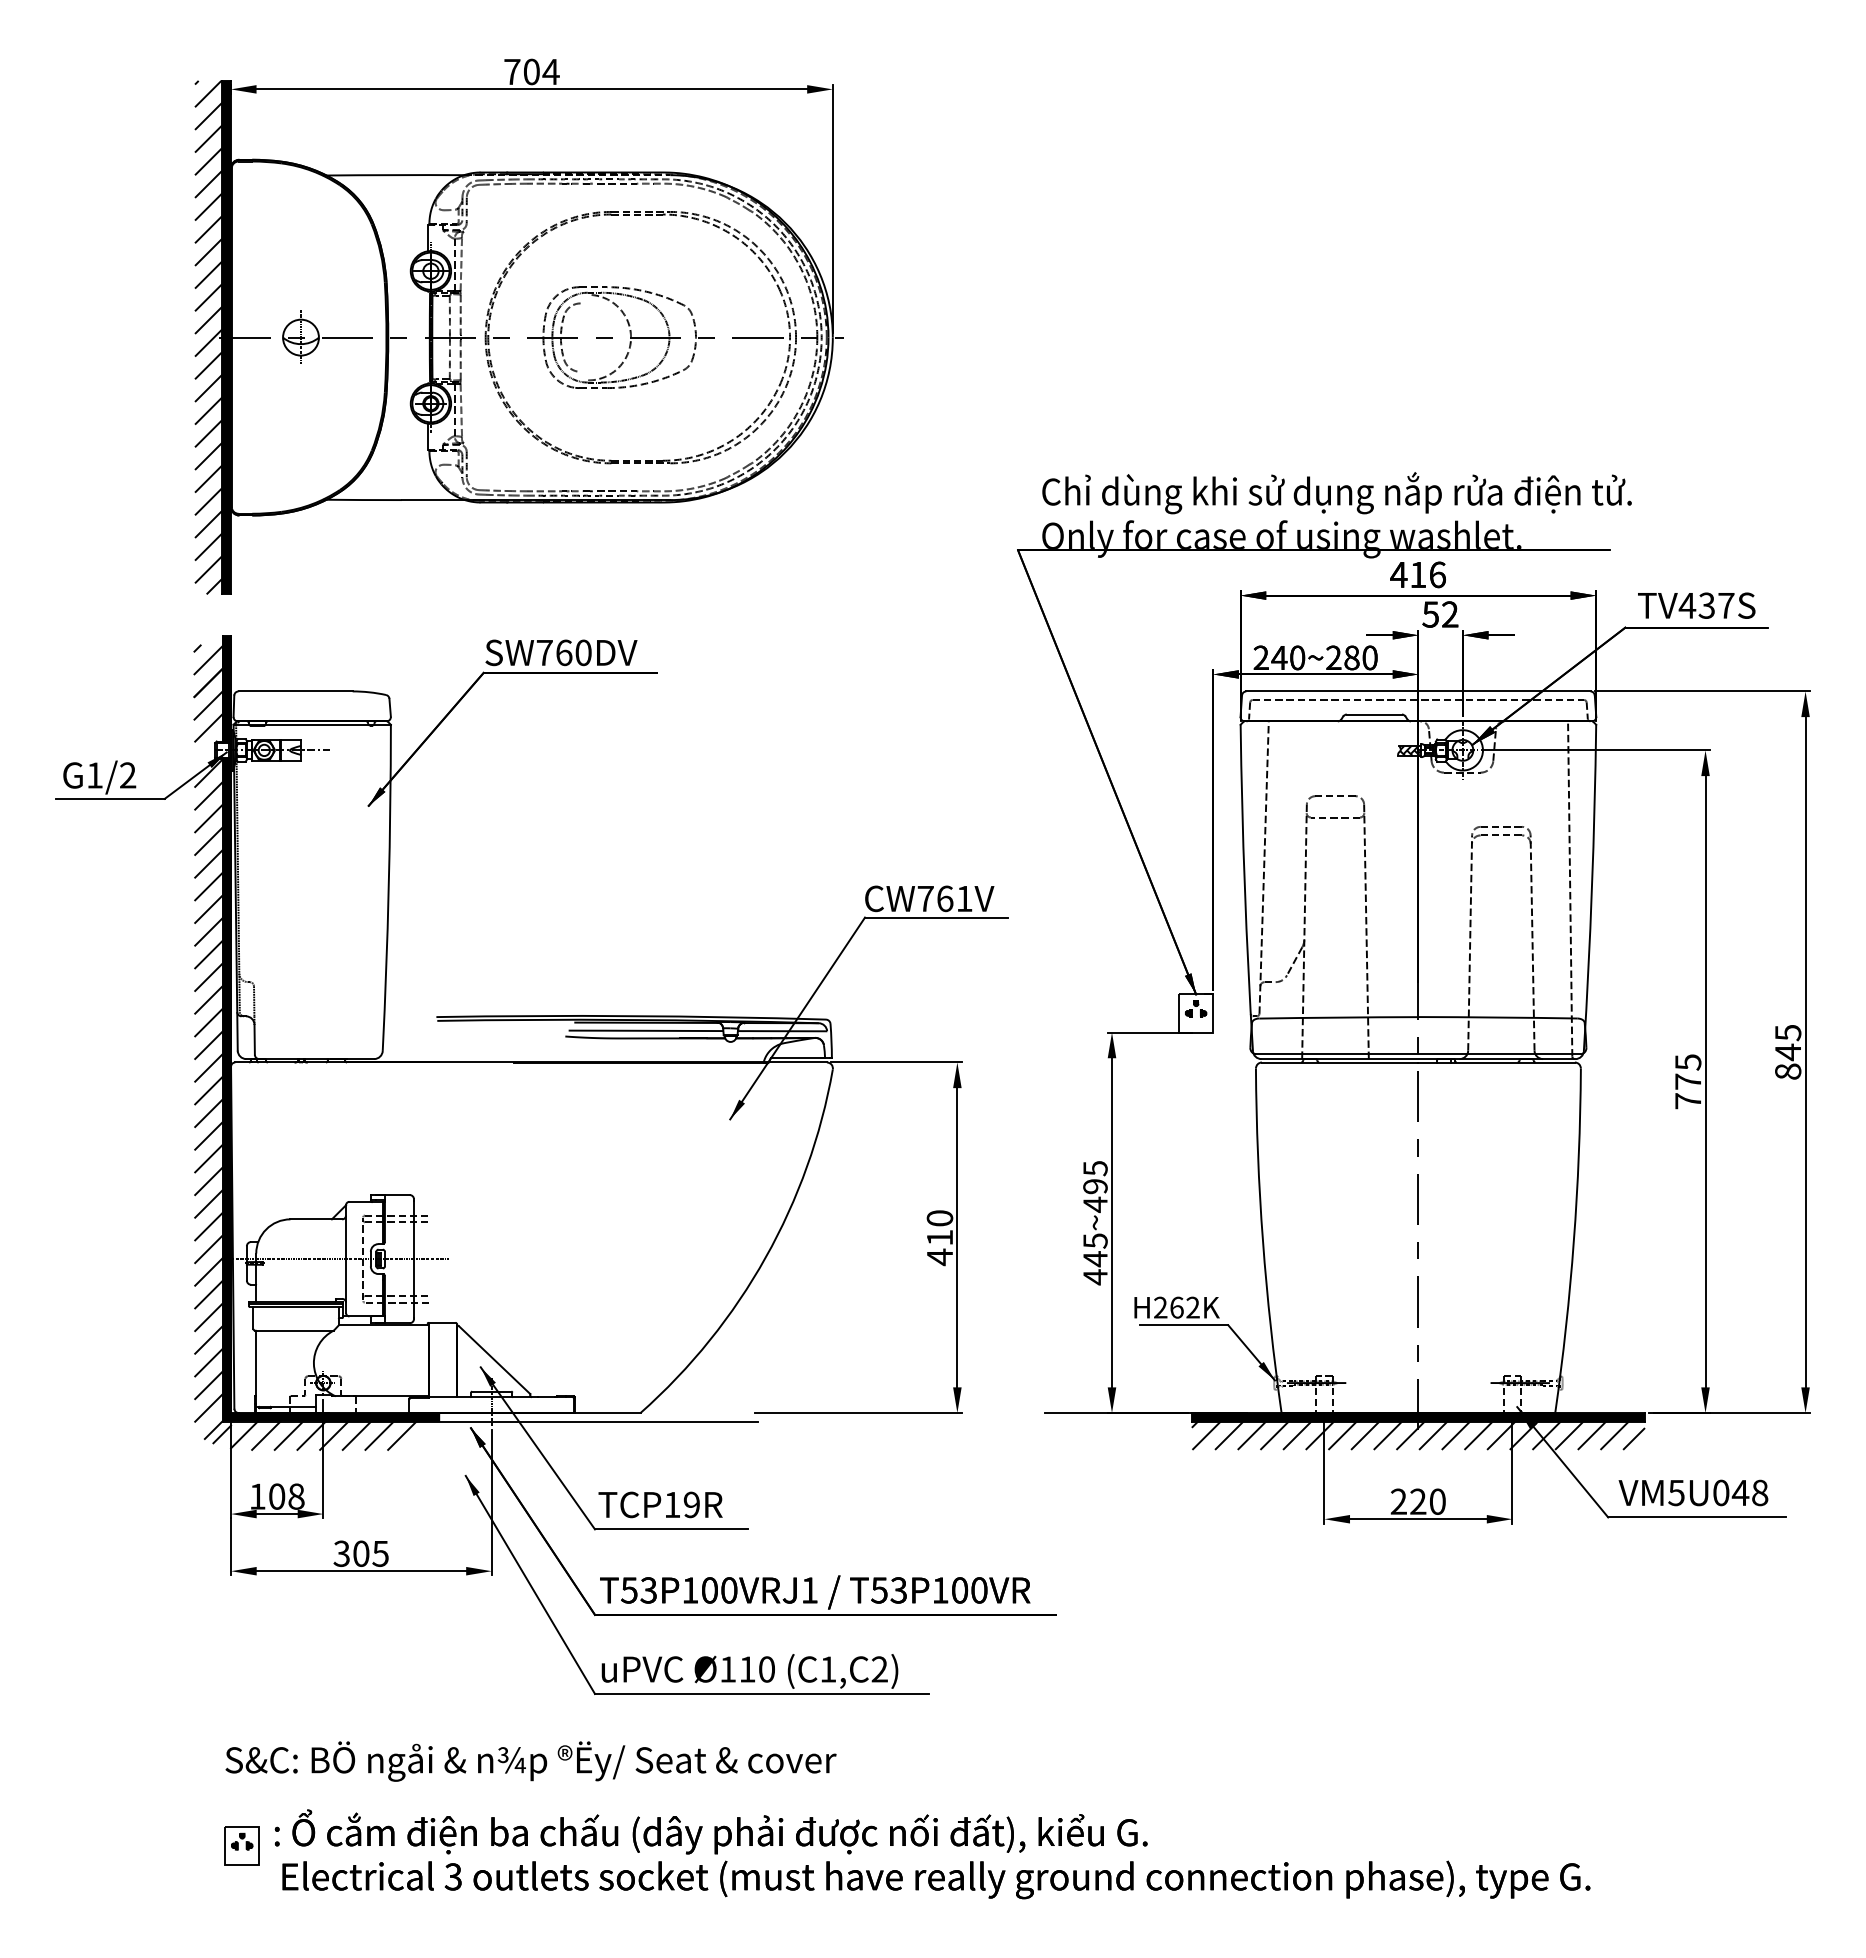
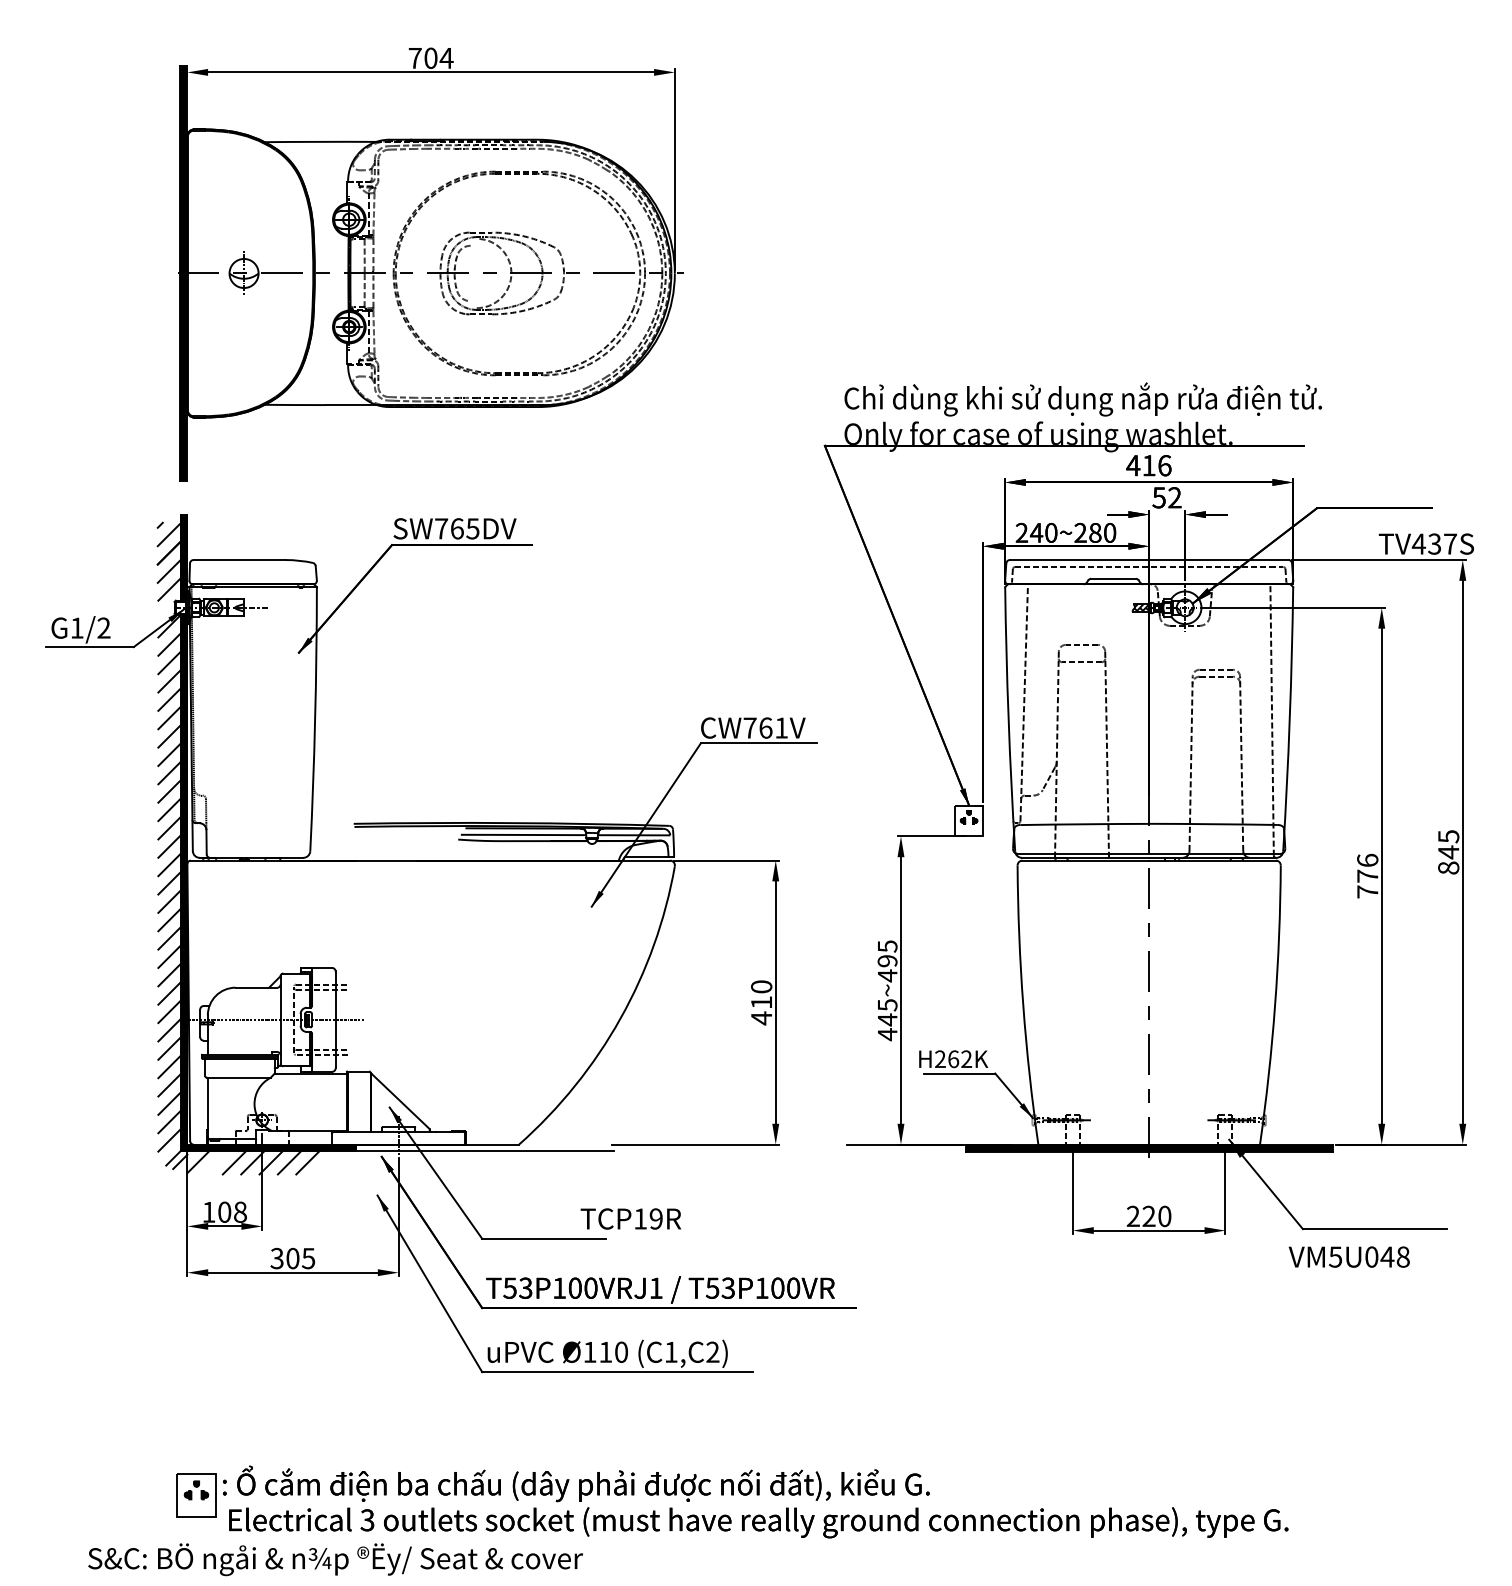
hatch: (208, 337) -> (169, 273), removed
text: (1696, 605) -> (1426, 543), moved
text: (583, 652) -> (472, 528), SW760DV -> SW765DV
text: (1688, 1062) -> (1367, 860), 775 -> 776
line: (266, 1435) -> (216, 1162), removed
line: (402, 1435) -> (326, 1162), removed
hatch: (1417, 1435) -> (1148, 1162), removed
text: (1693, 1492) -> (1349, 1256), moved
text: (660, 1504) -> (630, 1218), moved
text: (530, 1761) -> (335, 1559), moved
part: (241, 1845) -> (195, 1494), size x1.4

